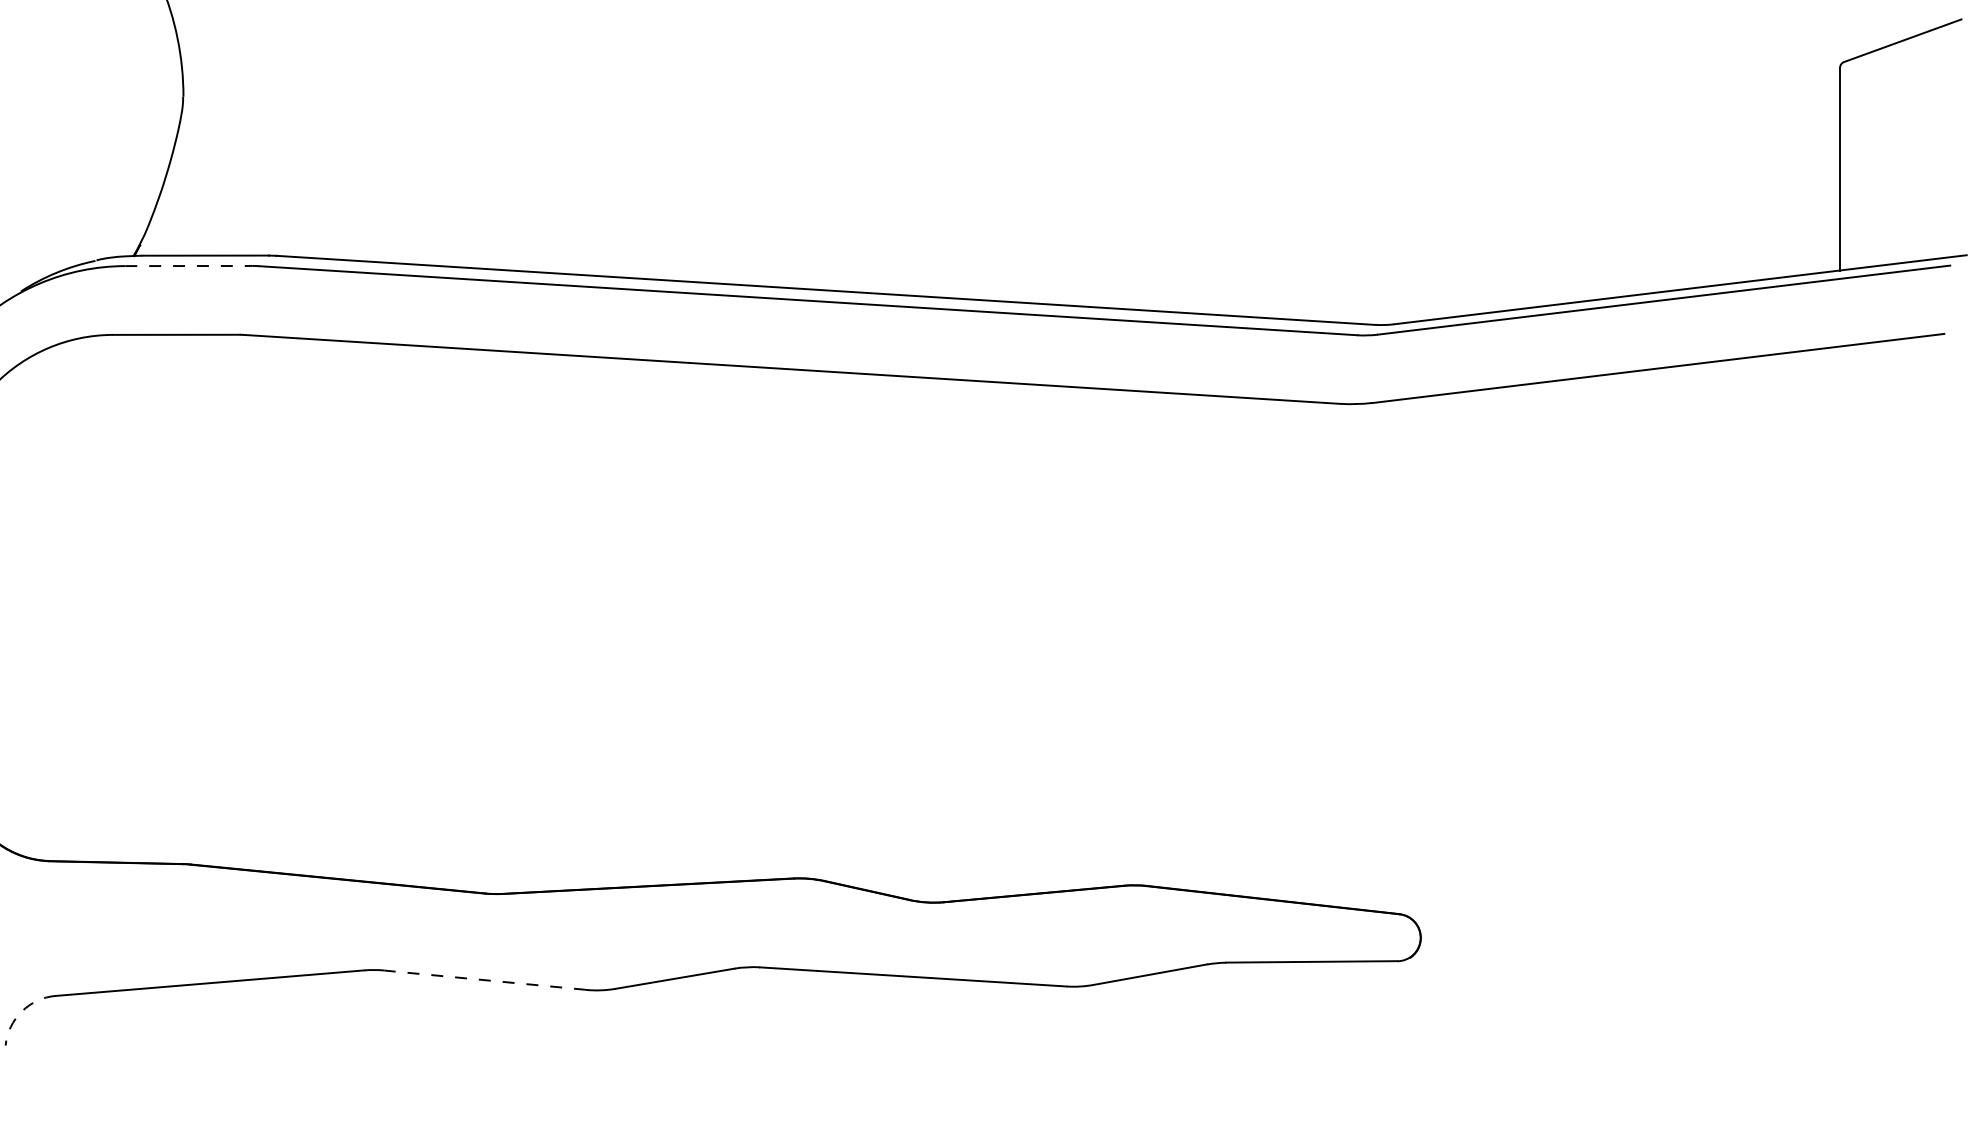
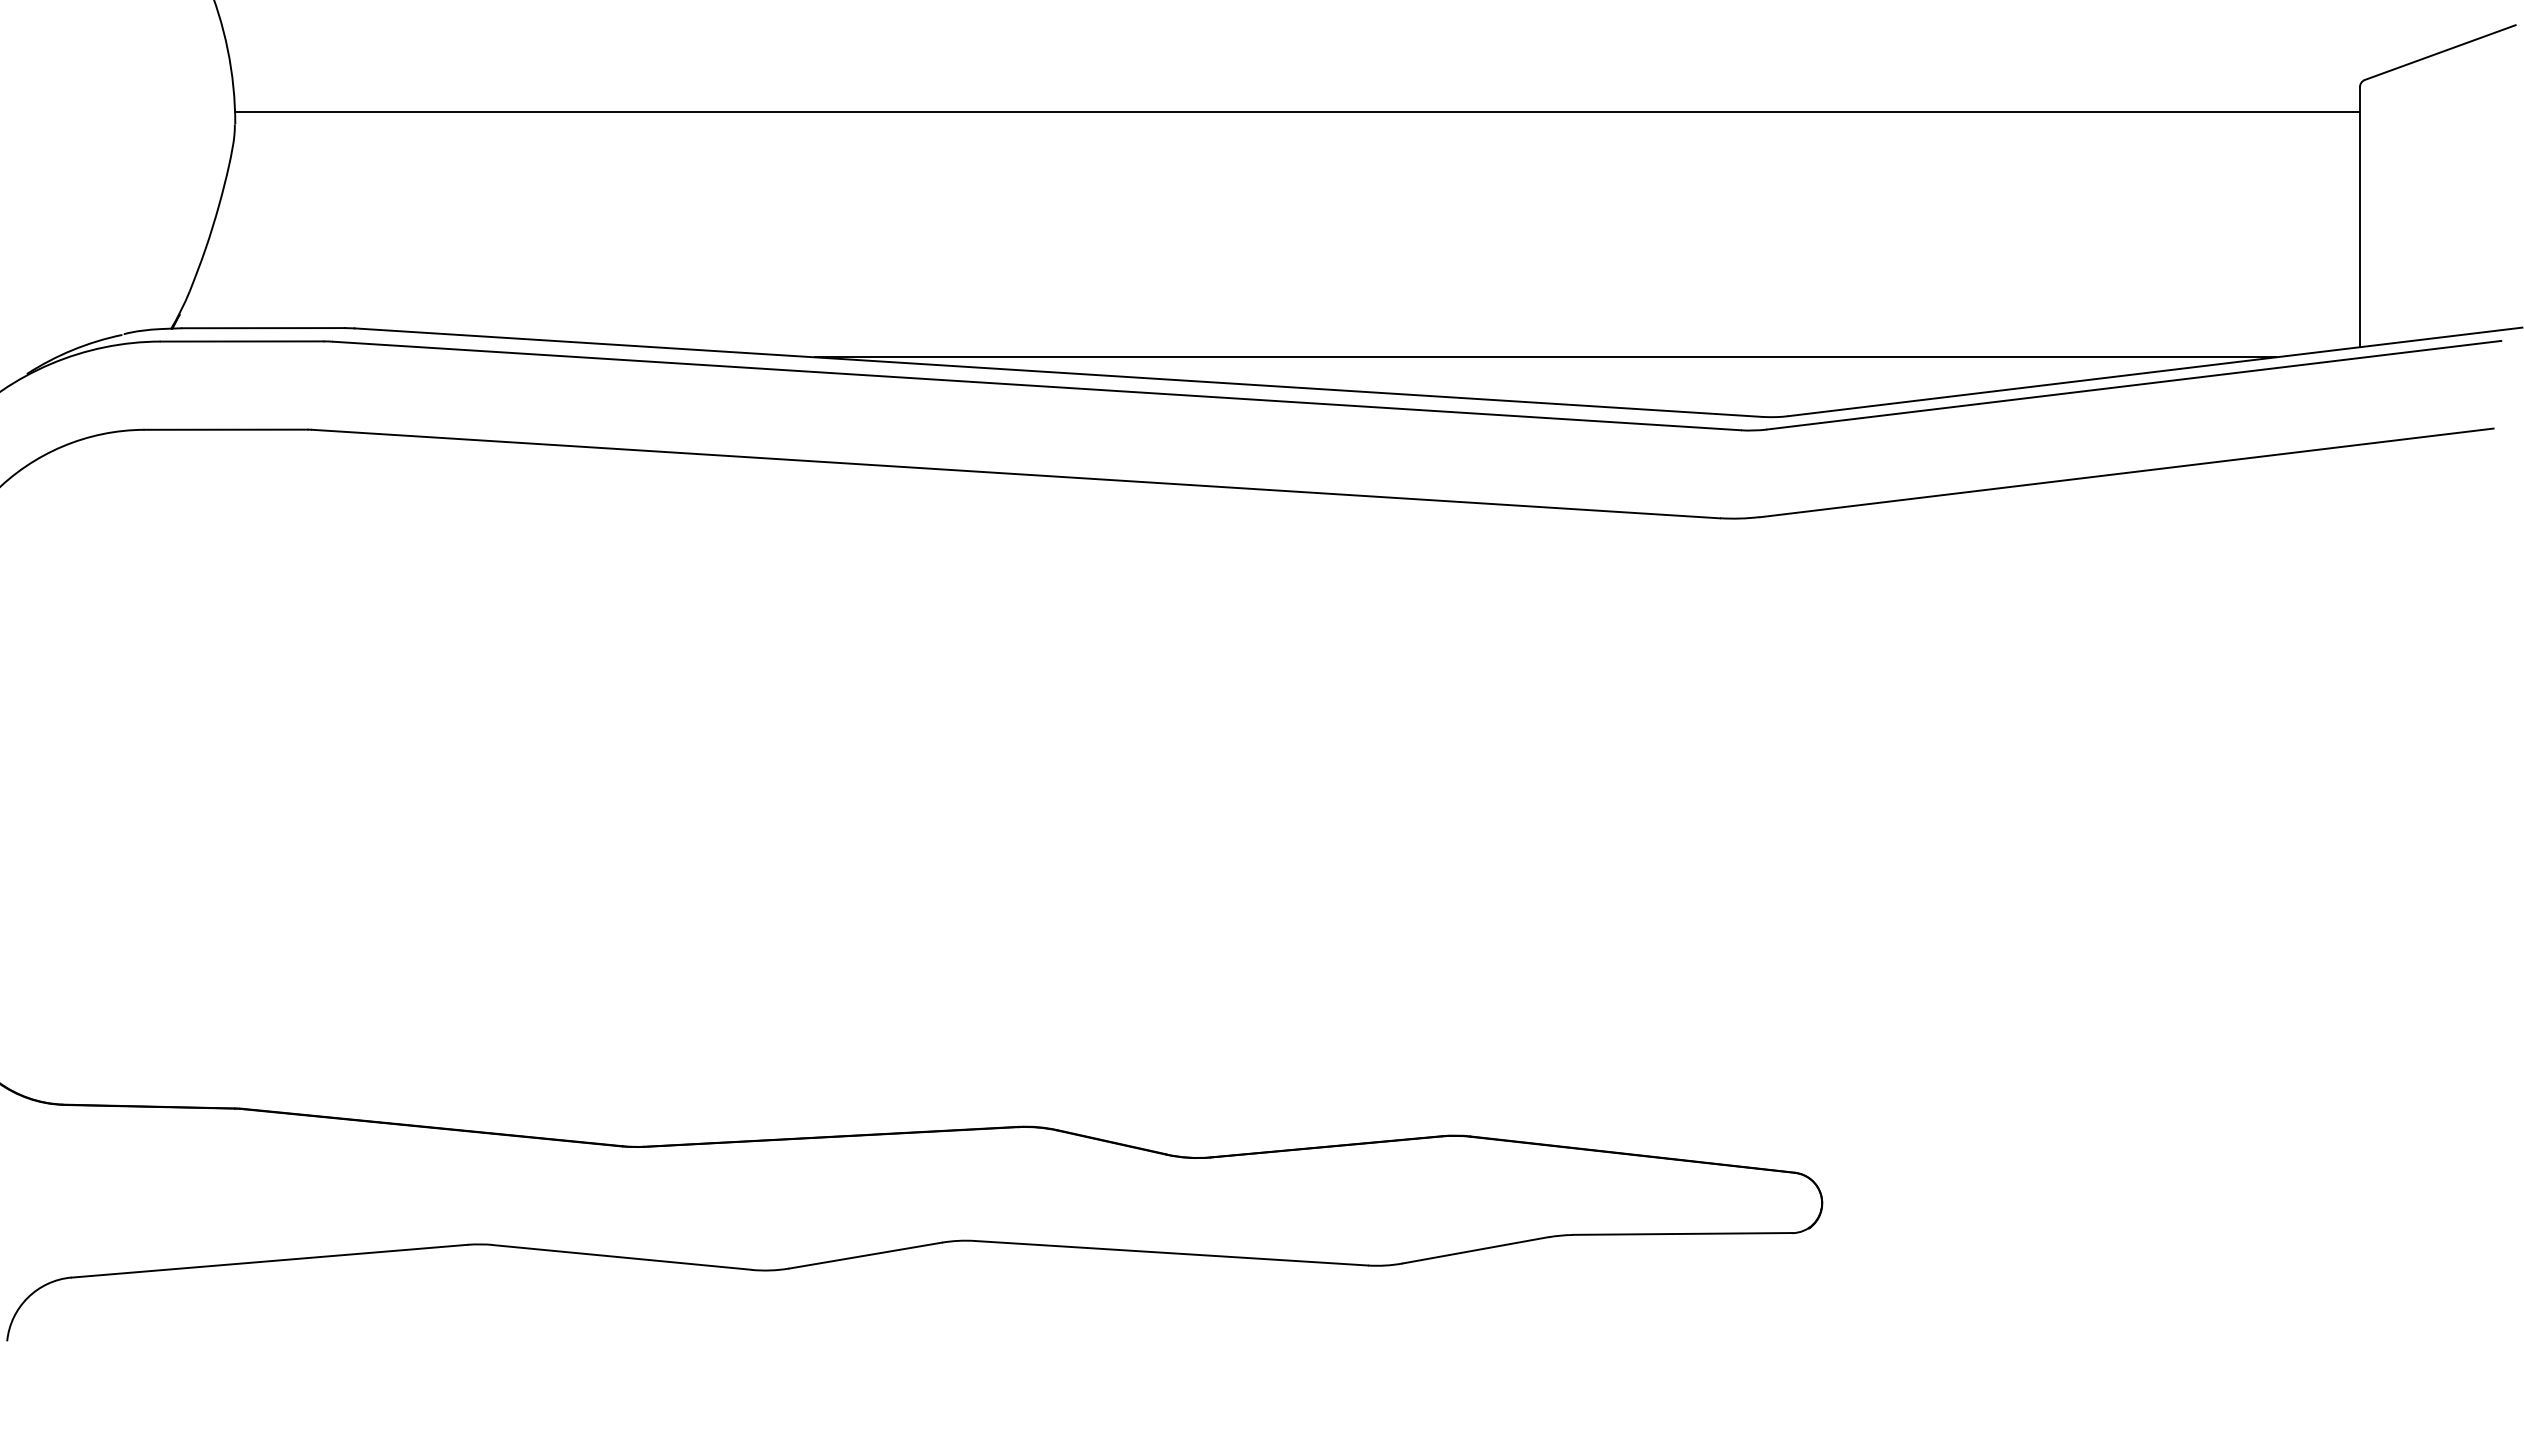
line: (1011, 87) -> (1297, 112), added
line: (189, 266) -> (242, 341), dashed -> solid
line: (1205, 278) -> (1545, 357), added
line: (485, 980) -> (622, 1257), dashed -> solid
arc: (21, 1011) -> (27, 1297), dashed -> solid

